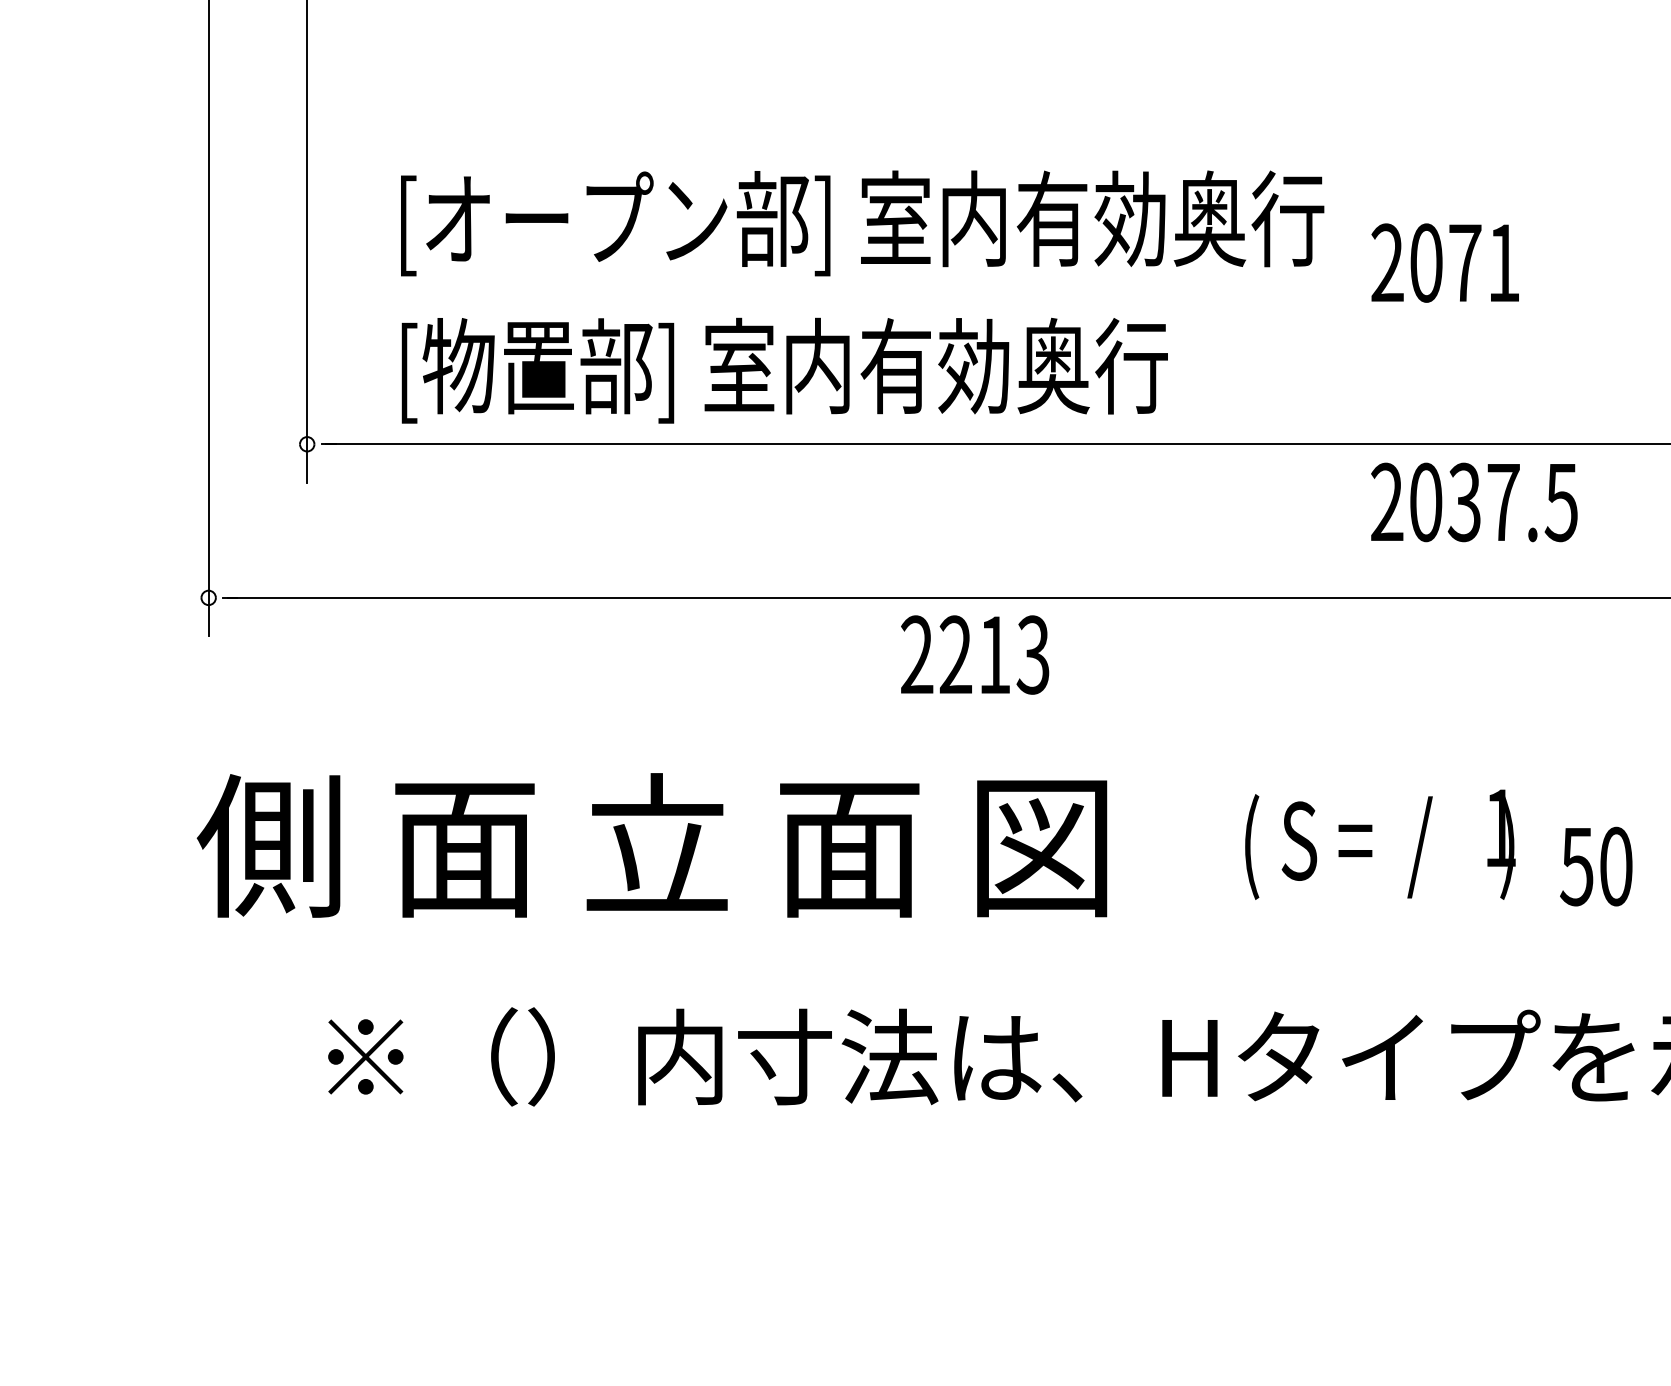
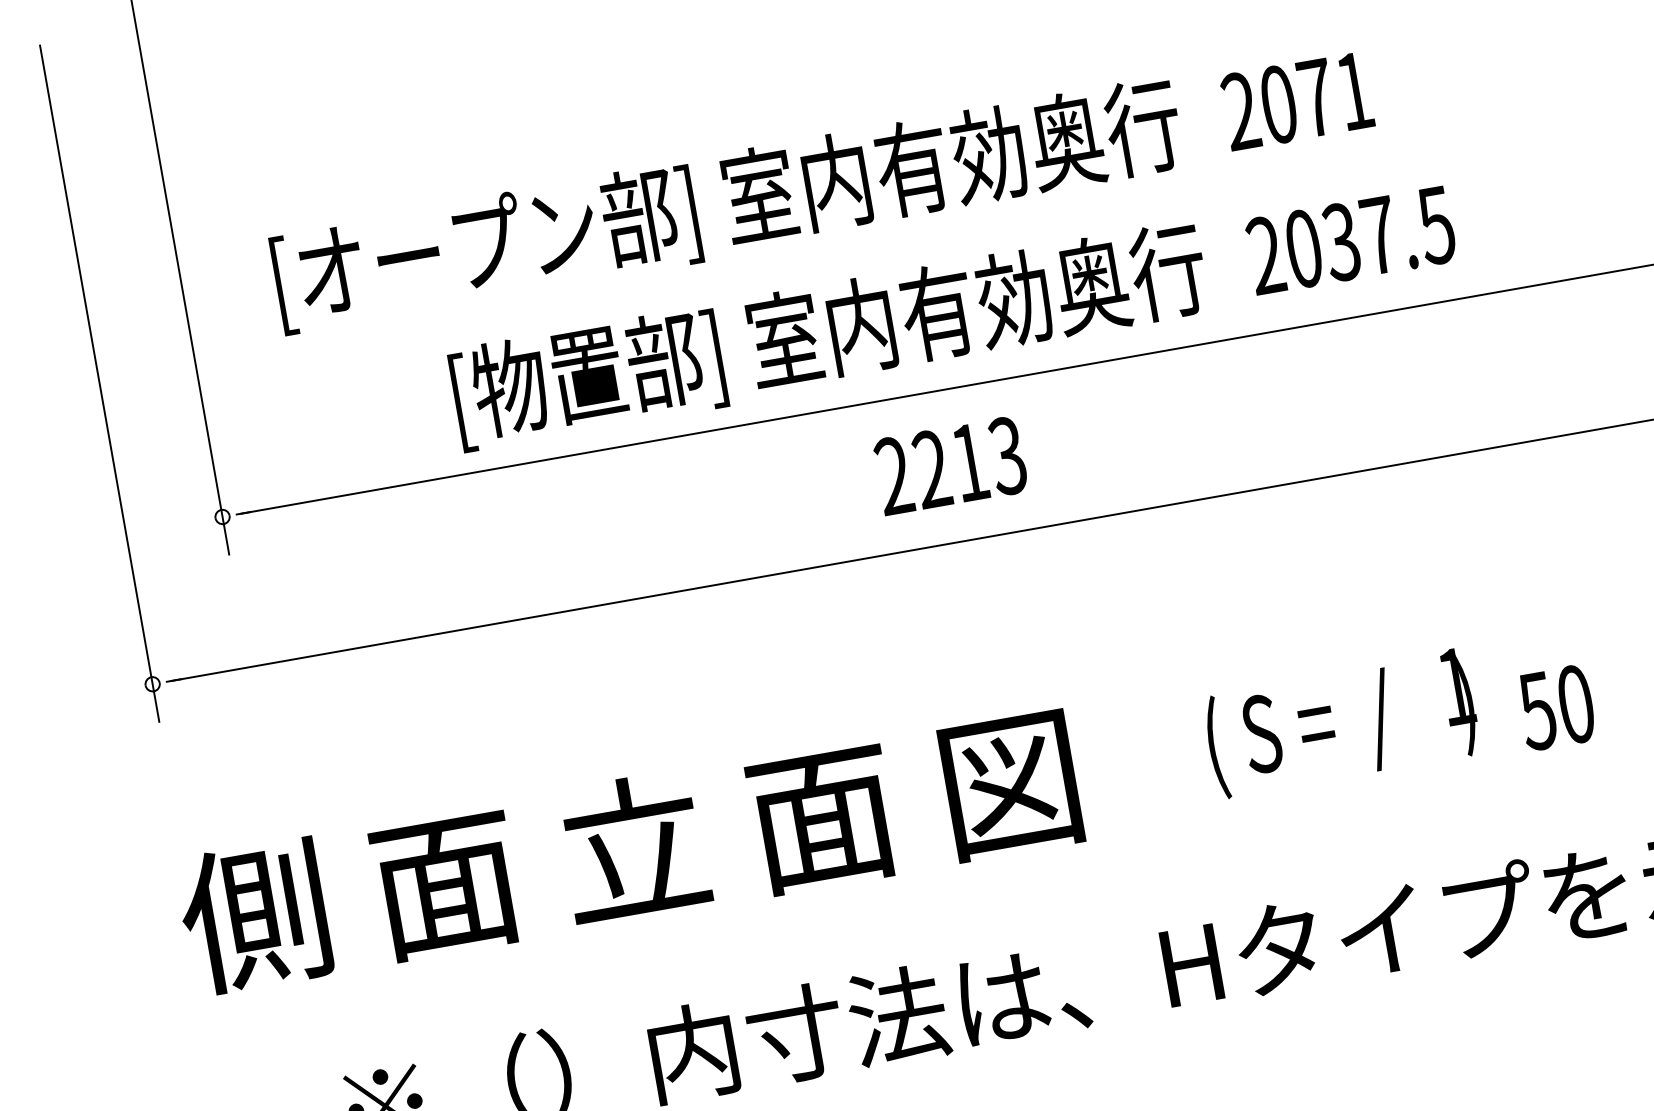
text: (1444, 262) -> (1296, 100), moved
text: (784, 370) -> (829, 335), moved
text: (1474, 502) -> (1351, 240), moved
text: (975, 654) -> (951, 465), moved

